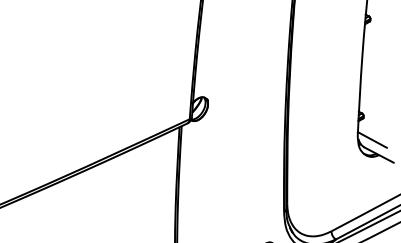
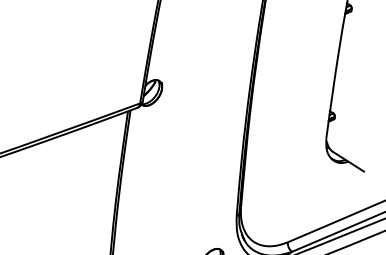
line: (371, 139) -> (341, 143), removed

